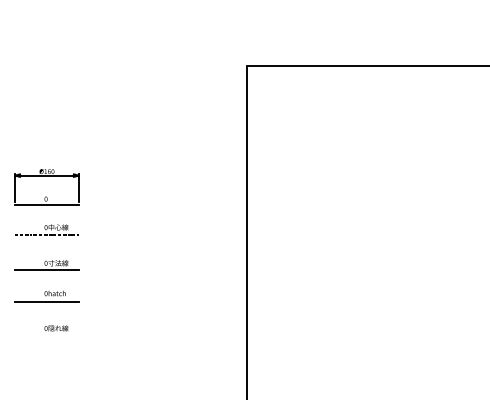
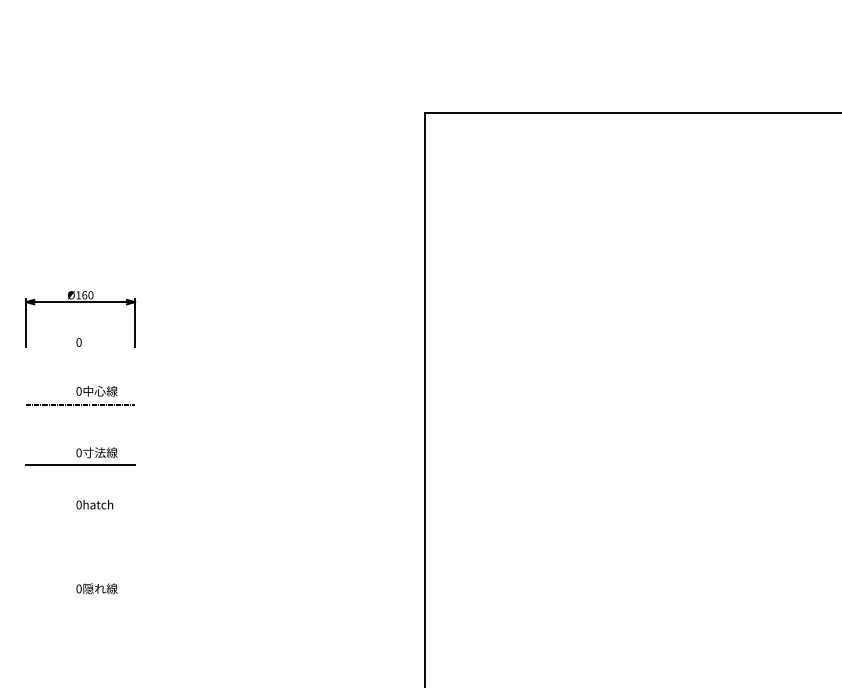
line: (46, 204) -> (79, 351), removed
line: (46, 301) -> (79, 518), removed
text: (56, 328) -> (97, 588), moved

